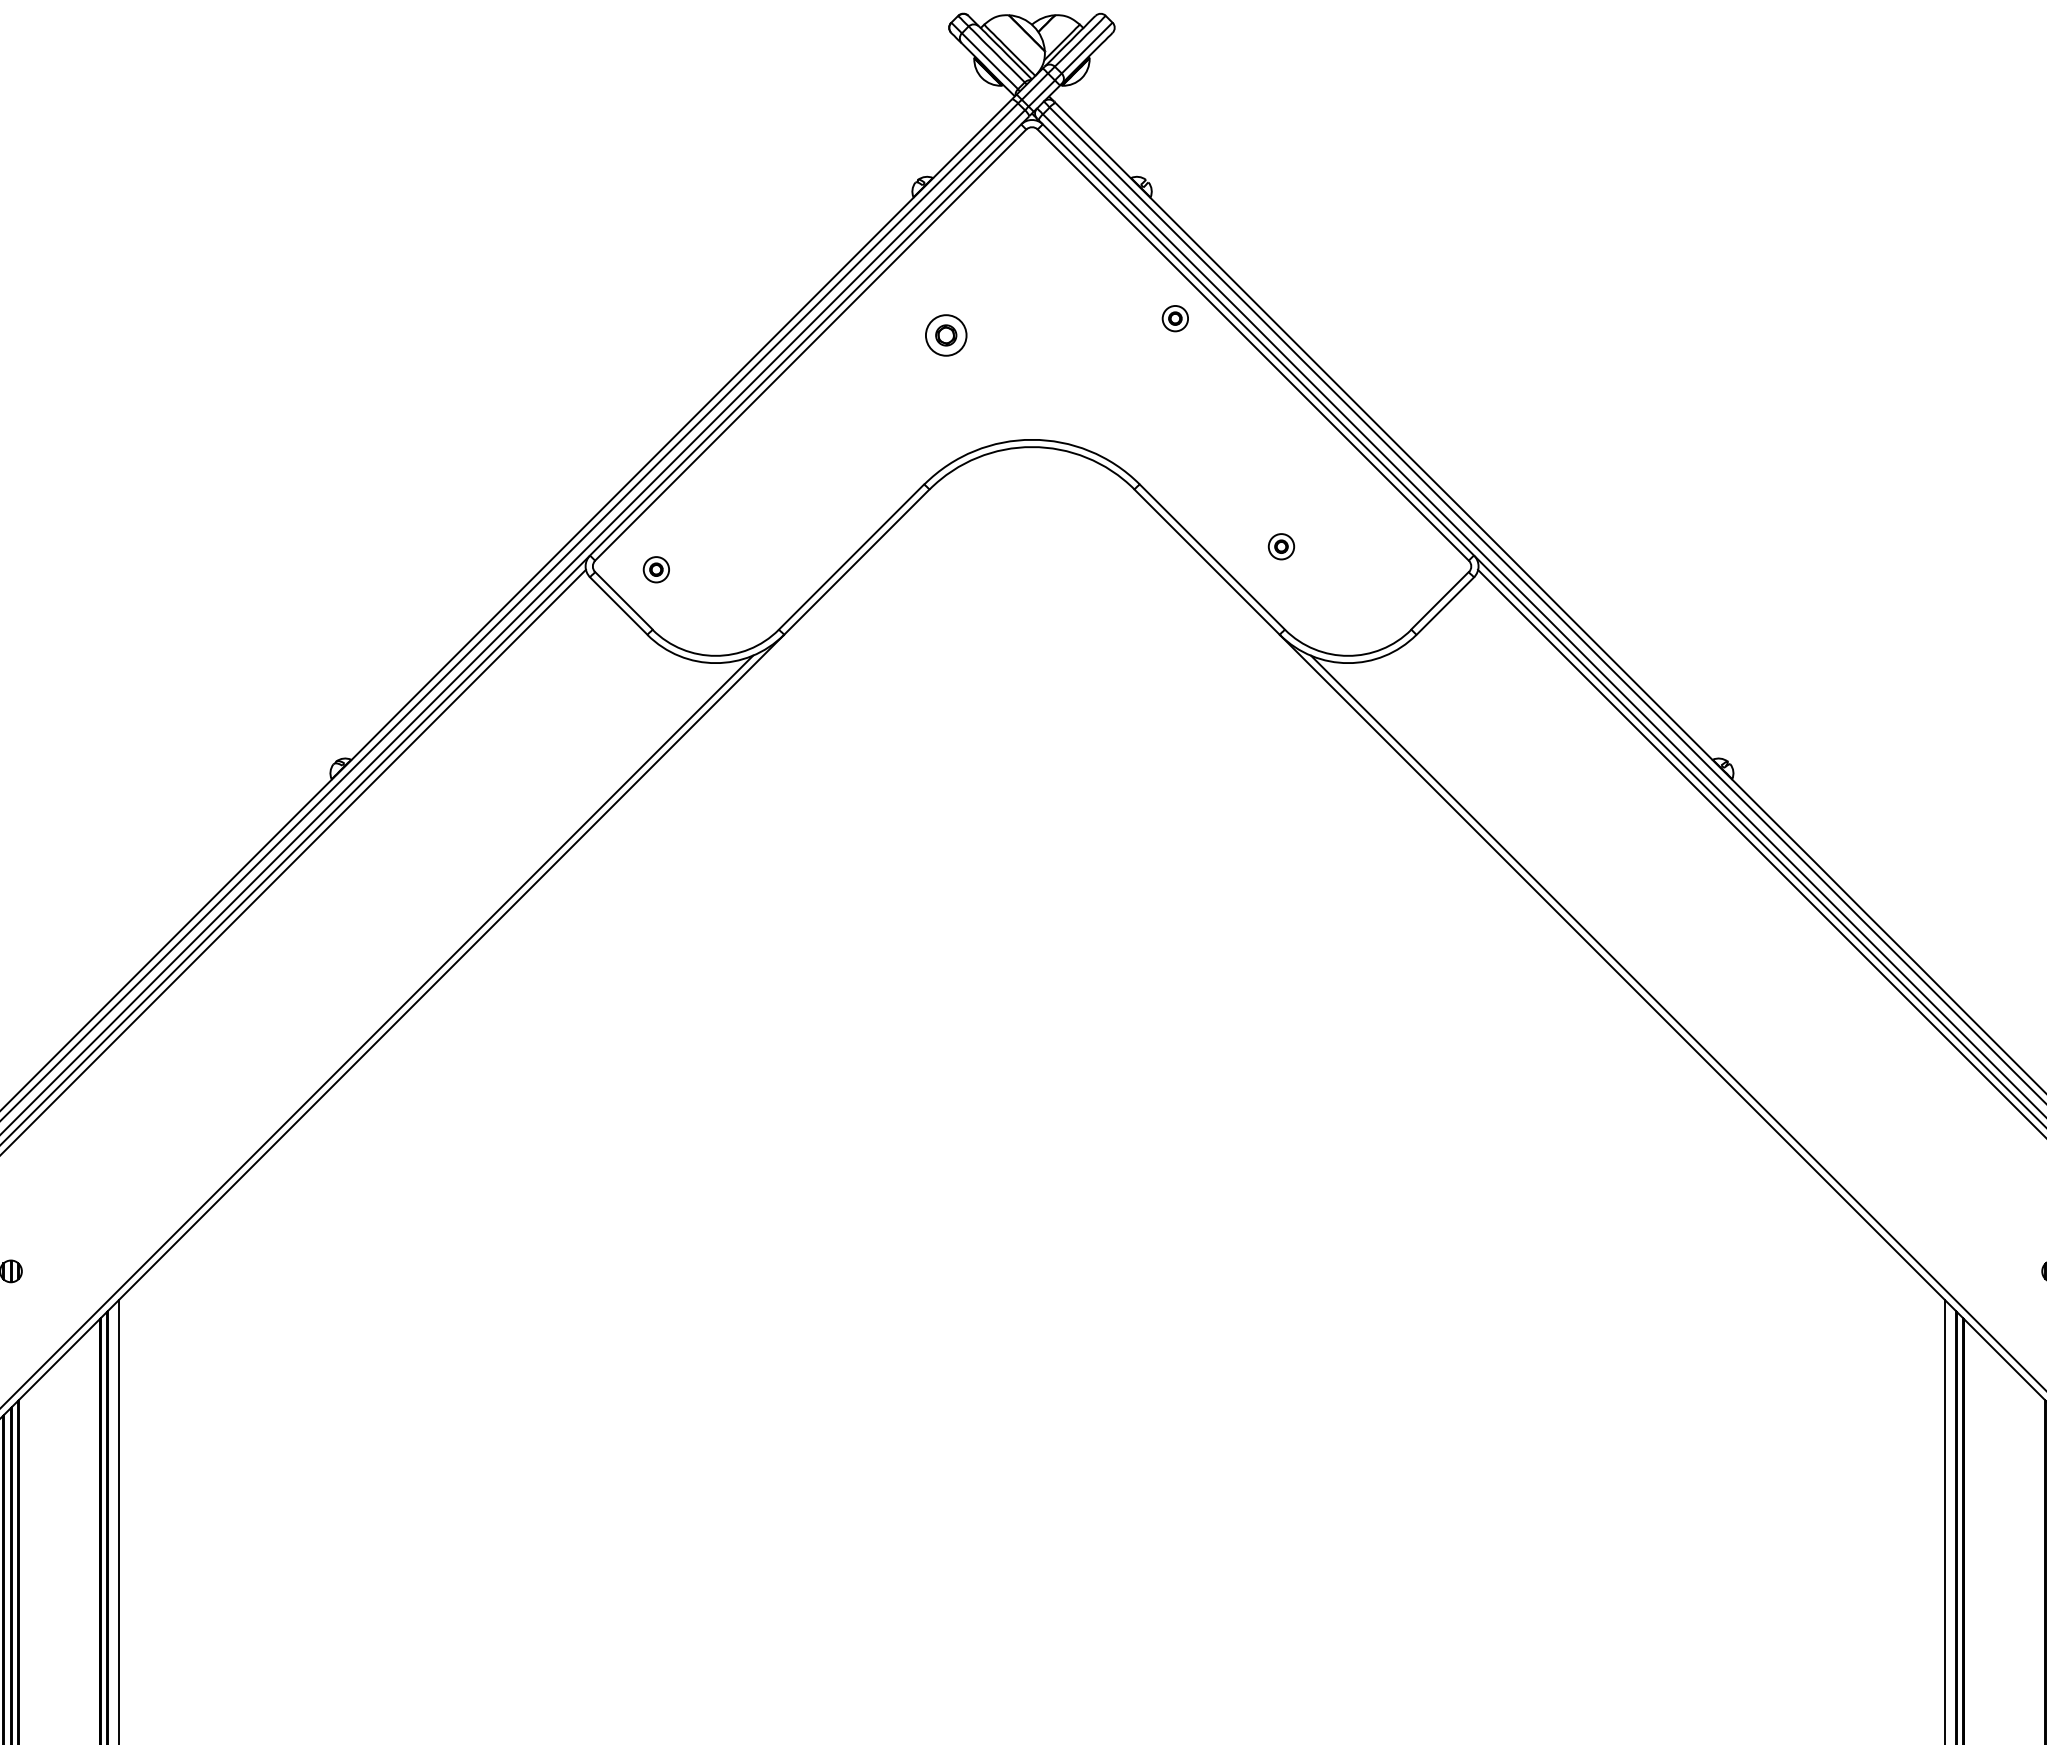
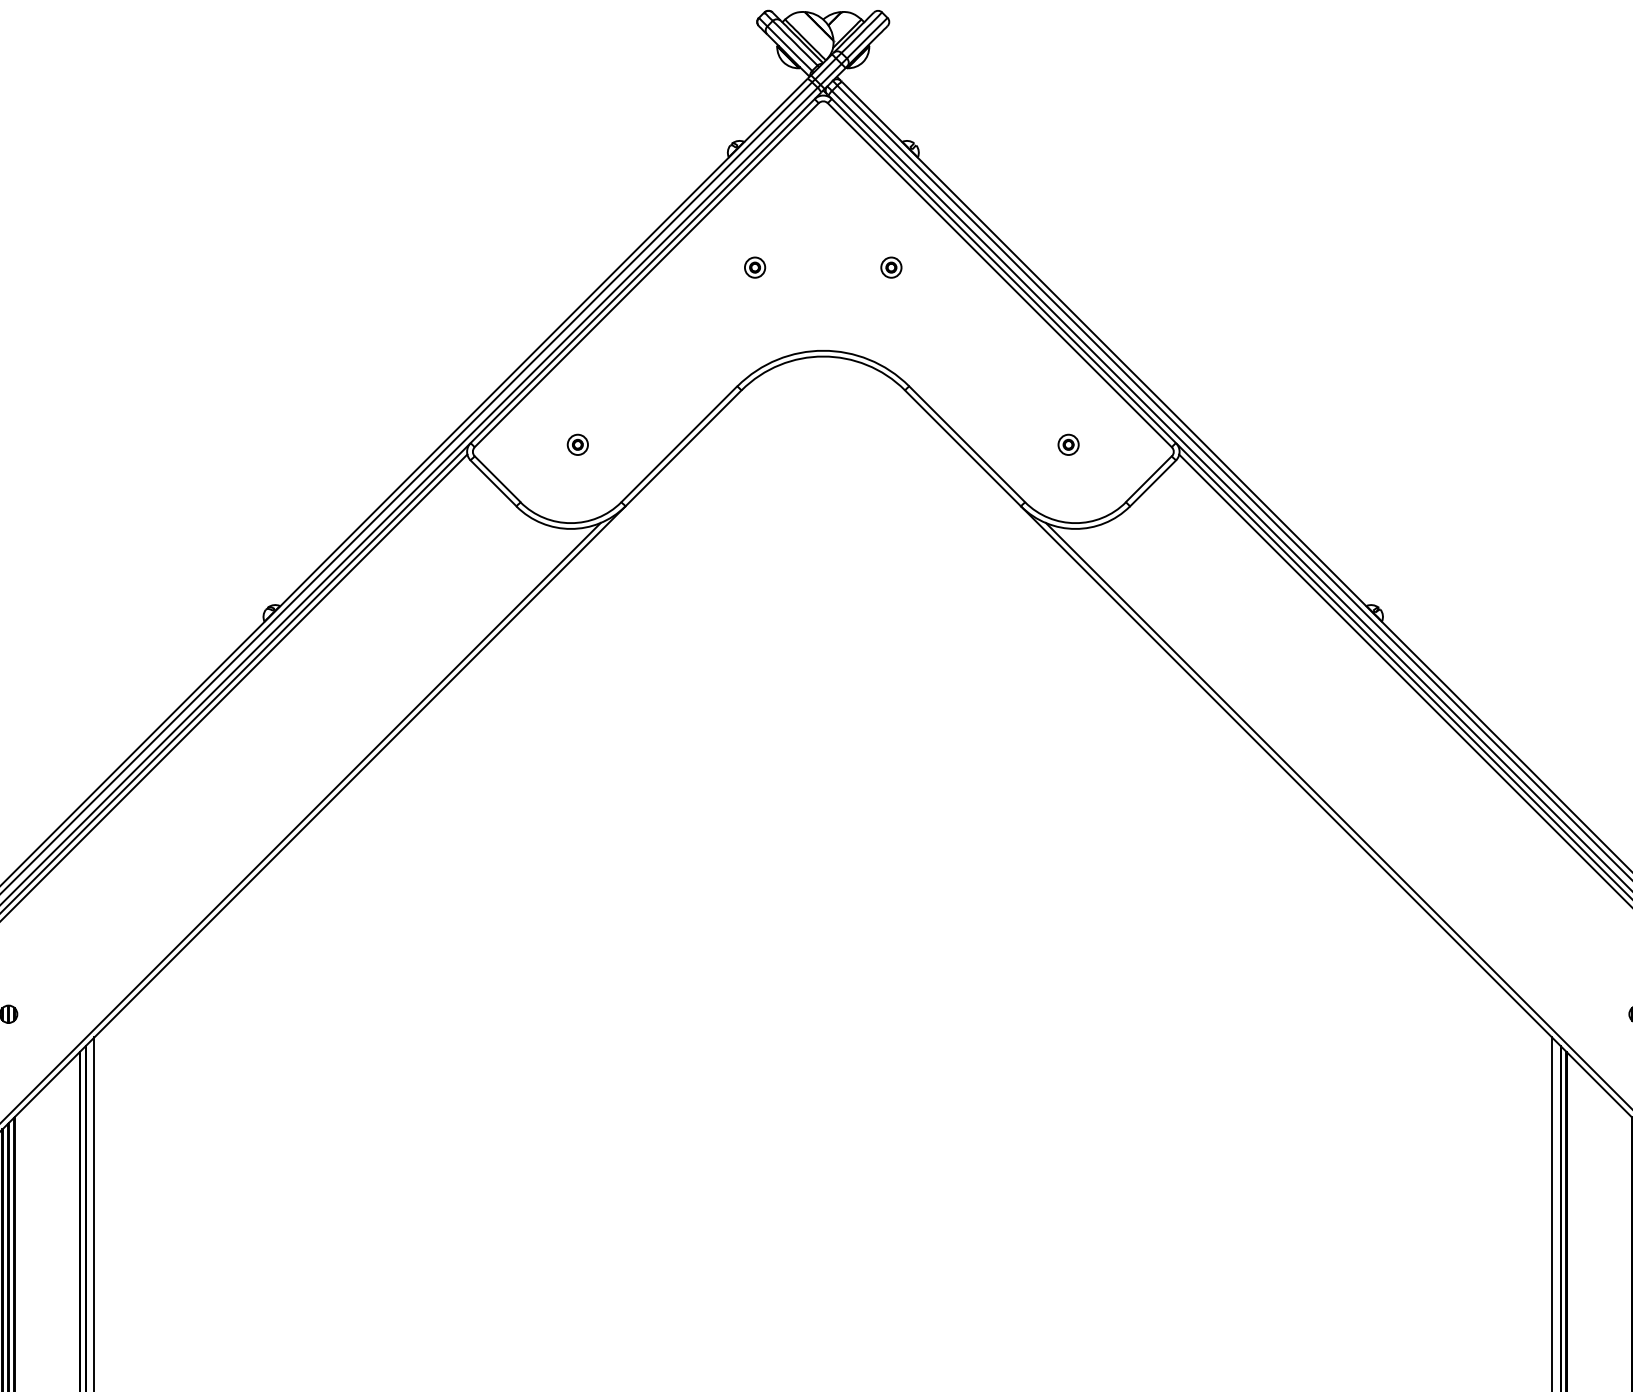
part: (1174, 318) -> (890, 267), moved
part: (946, 335) -> (755, 267), size x0.62
part: (1281, 546) -> (1068, 444), moved
part: (655, 569) -> (577, 444), moved

